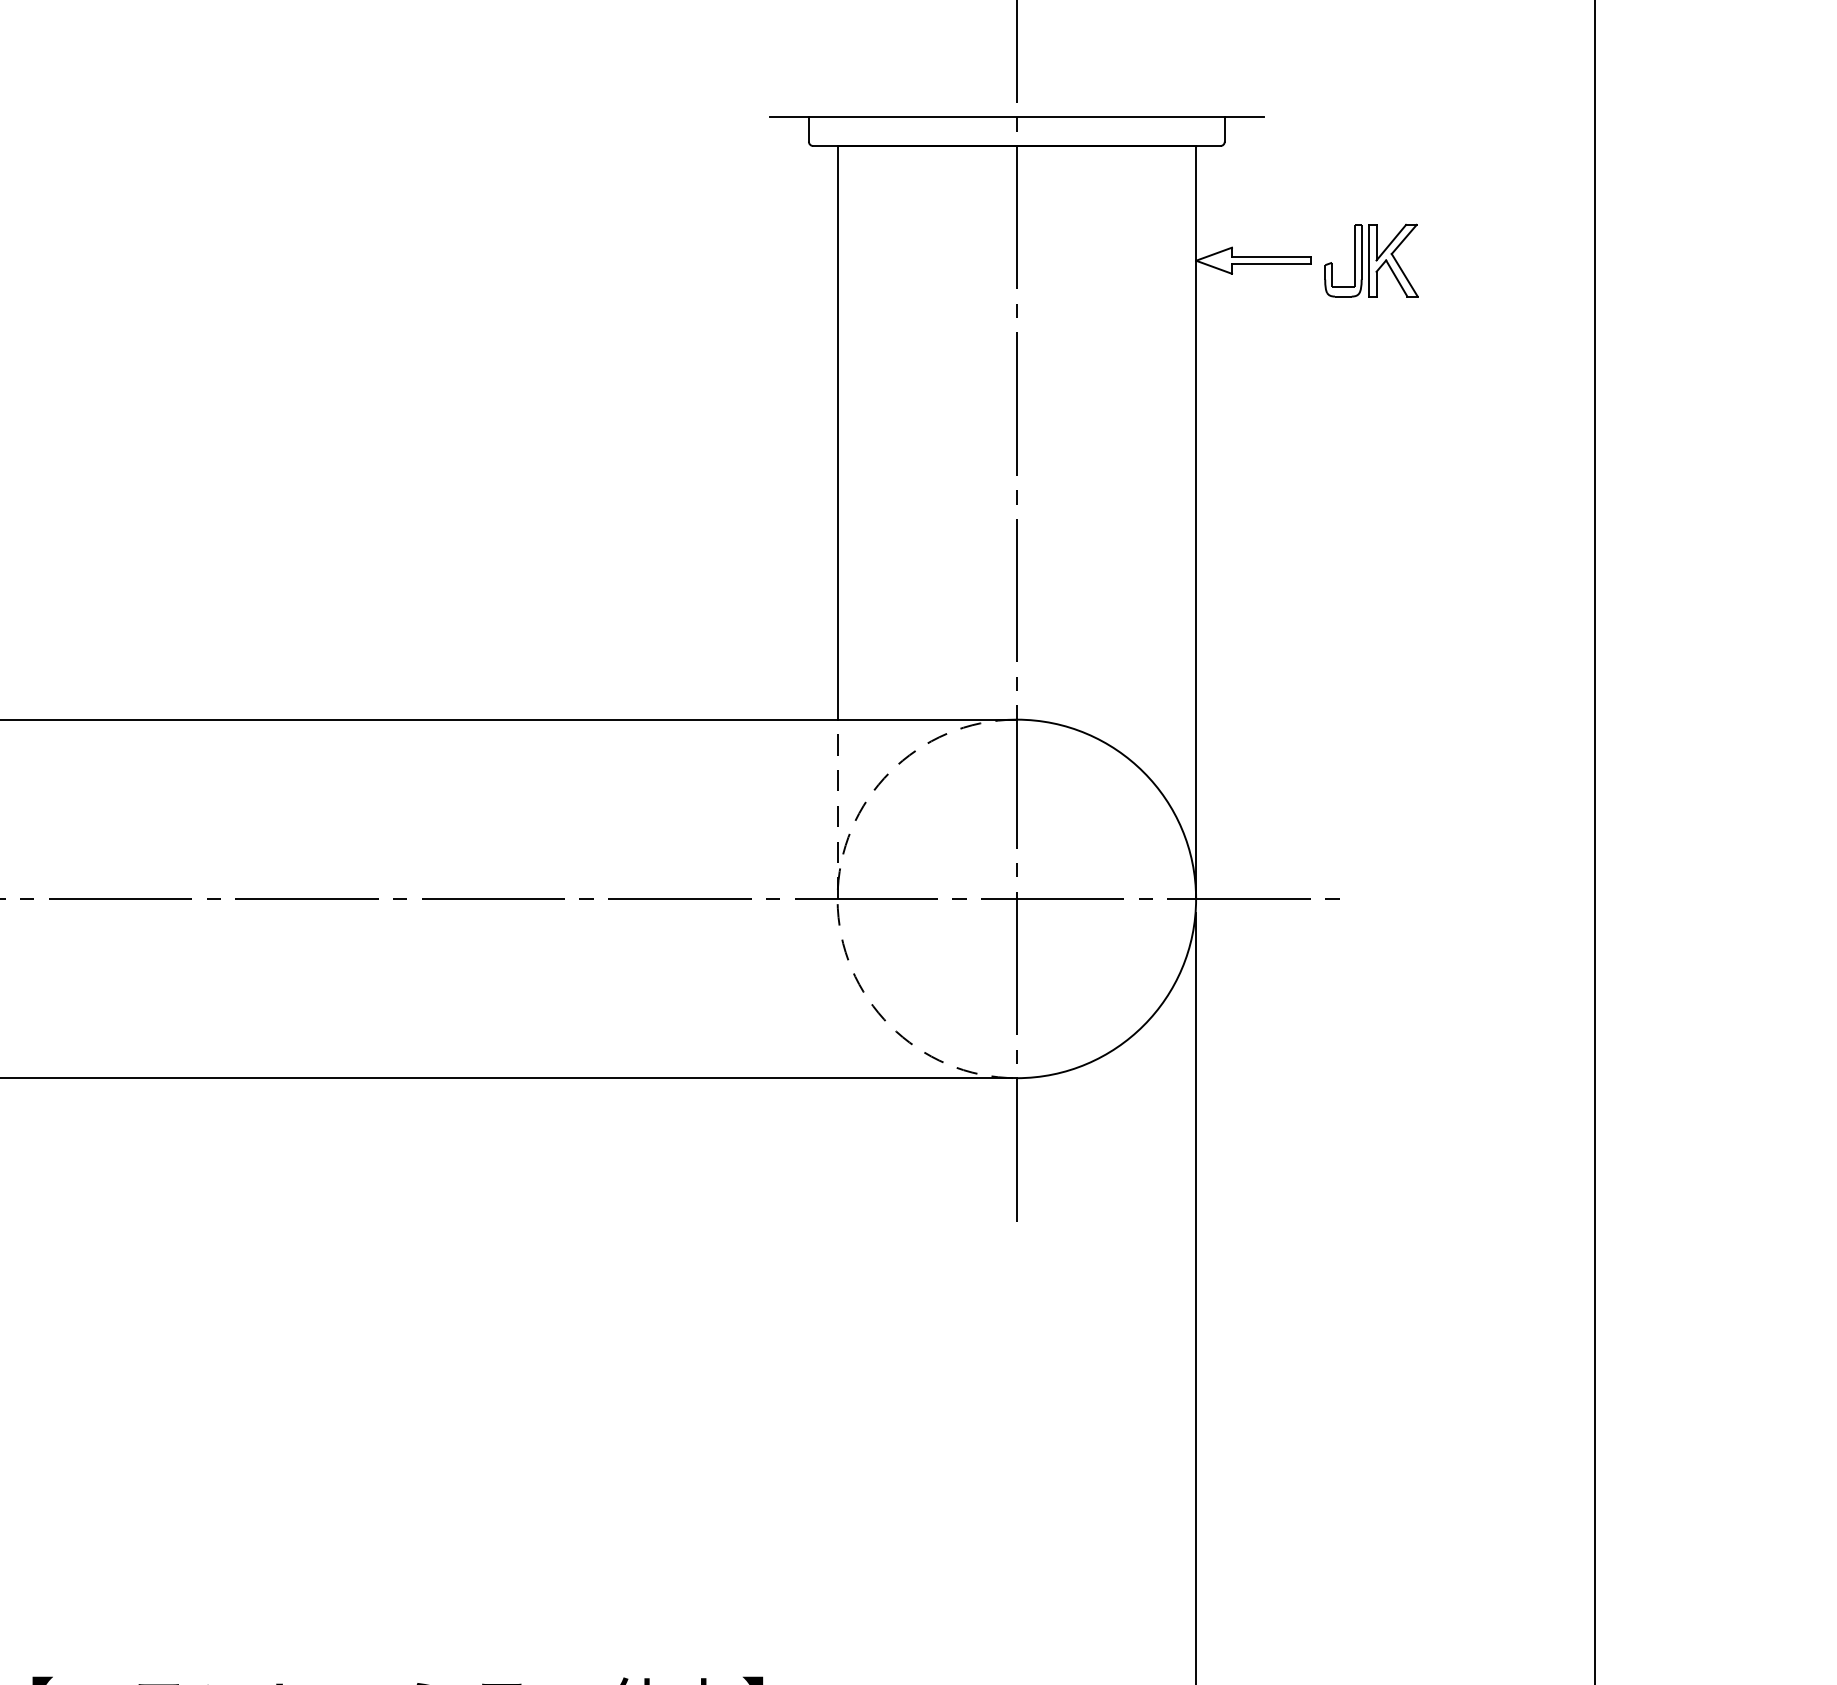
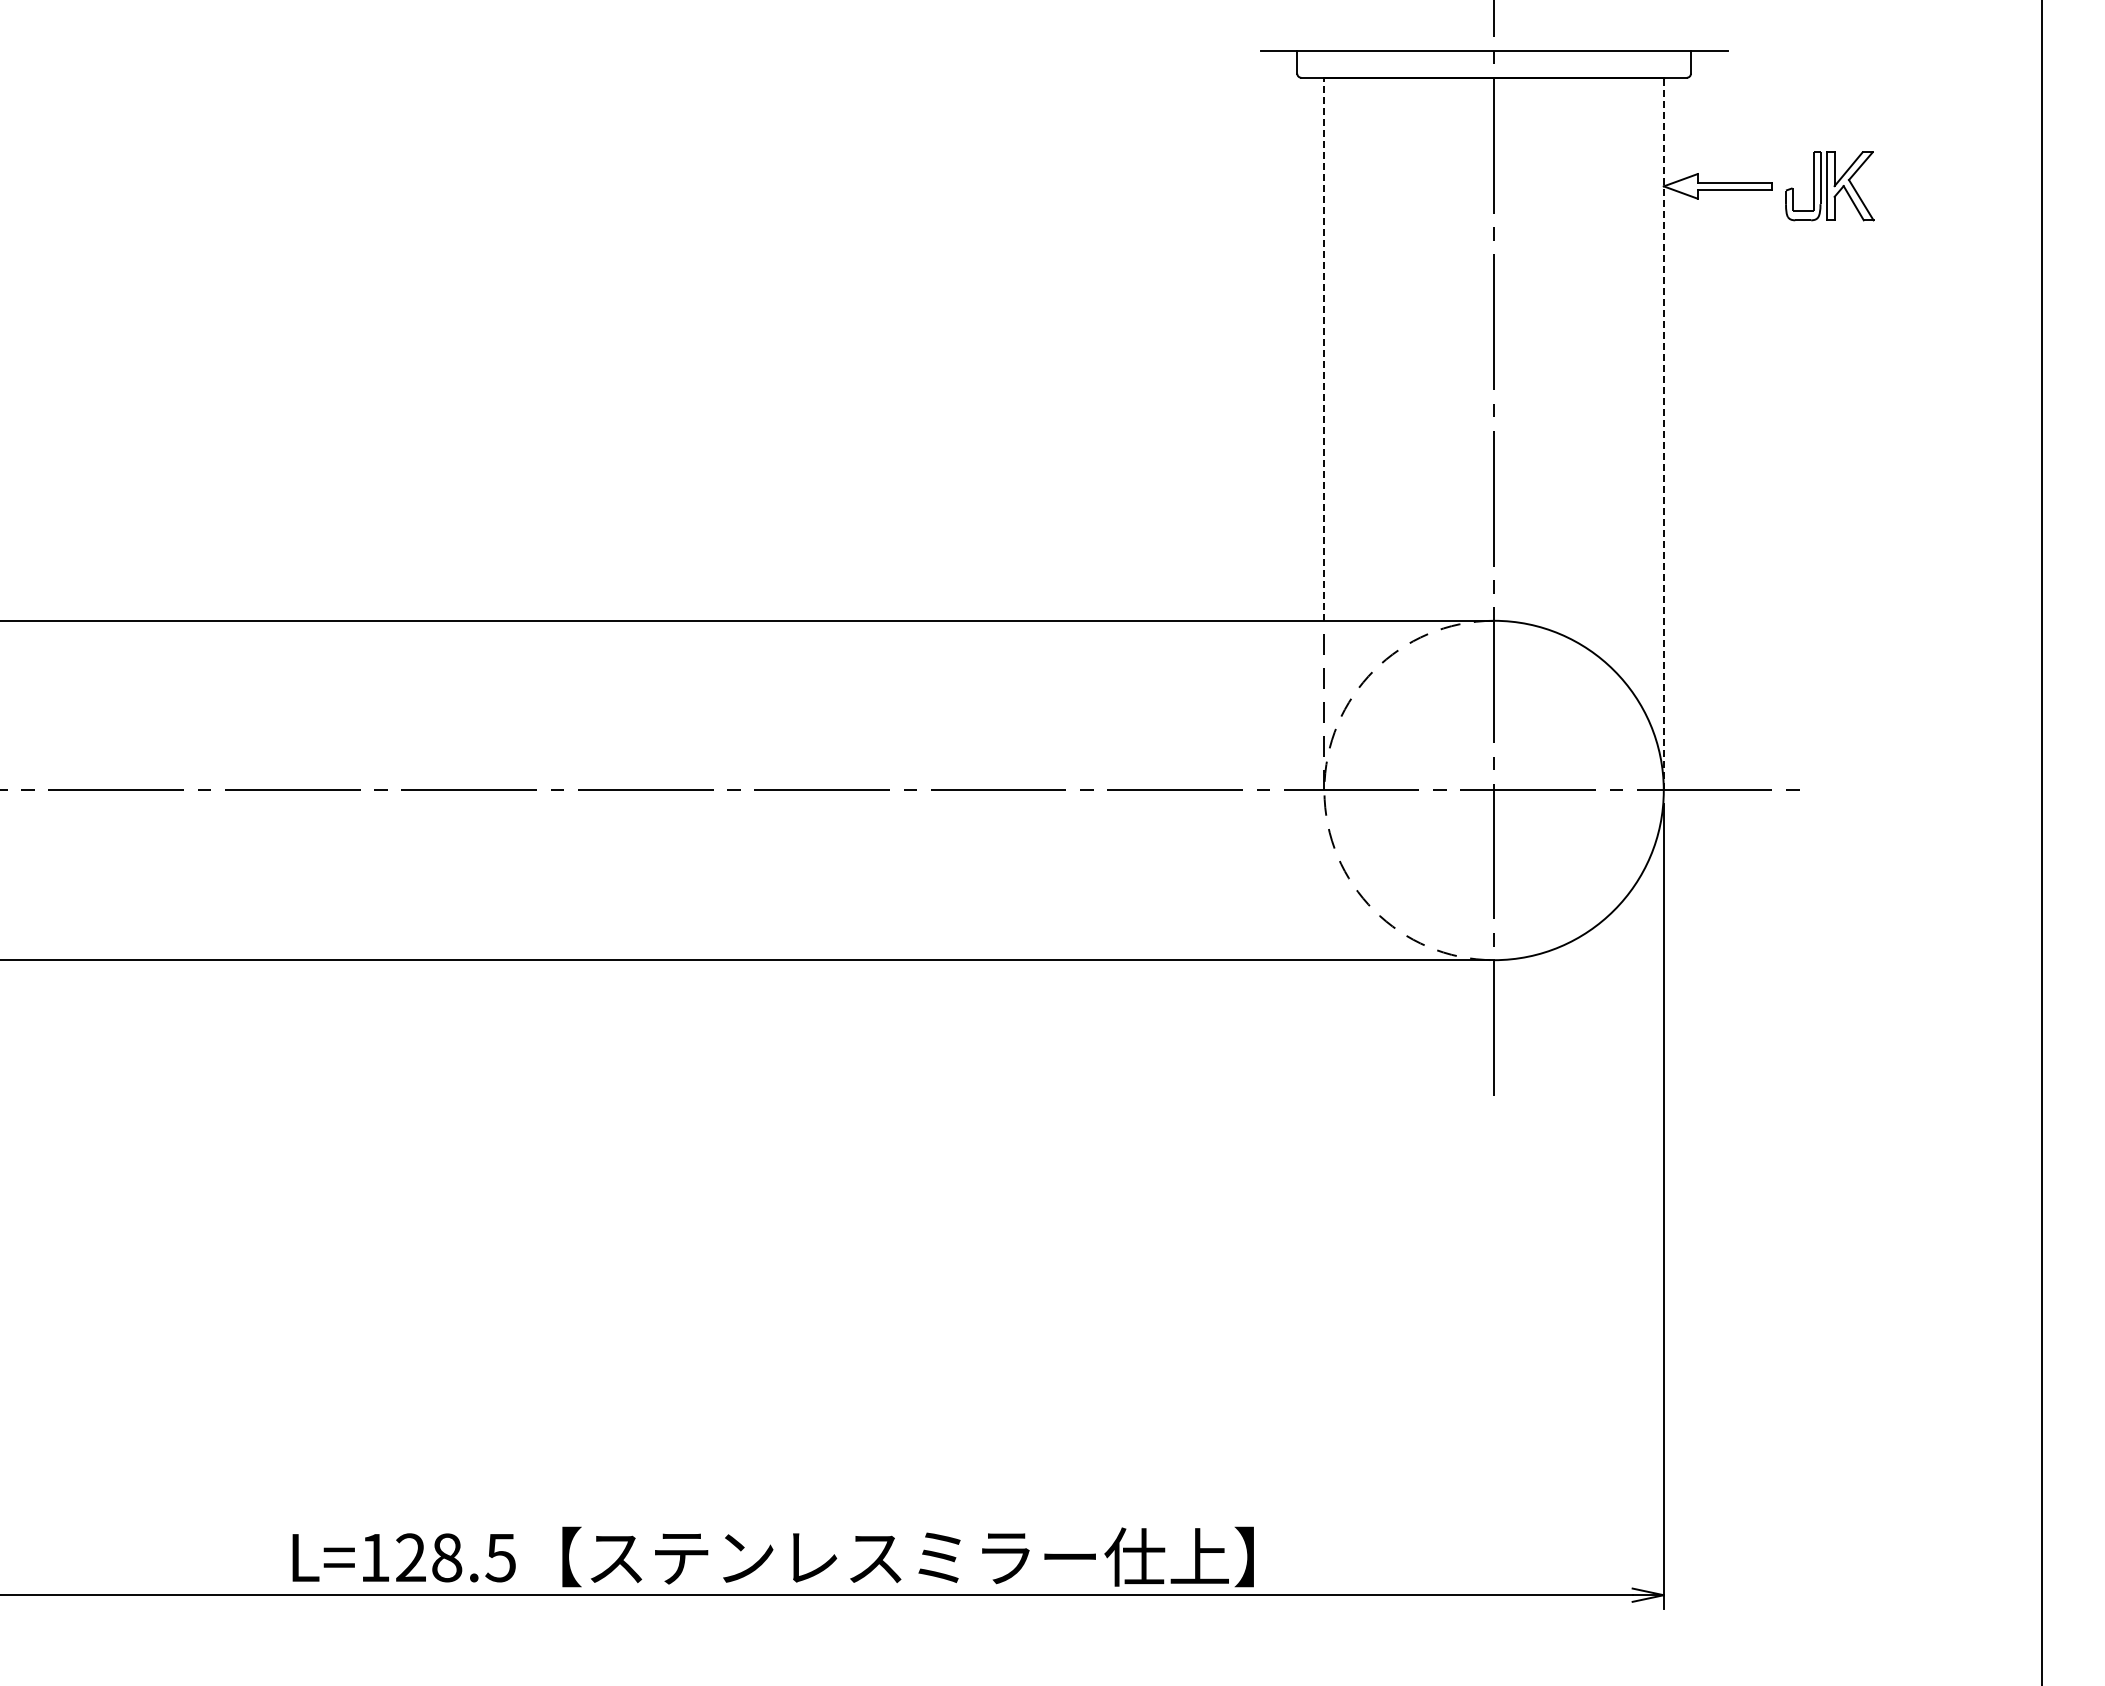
line: (837, 433) -> (1324, 349), solid -> dashed
line: (1195, 521) -> (1663, 433), solid -> dashed

